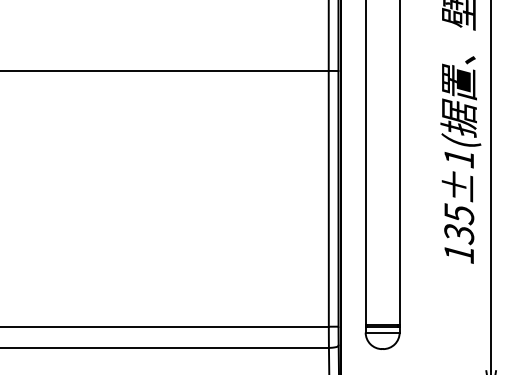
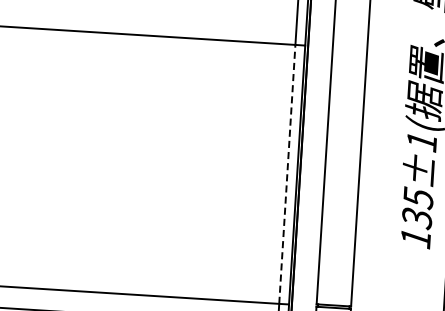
line: (328, 198) -> (287, 174), solid -> dashed

